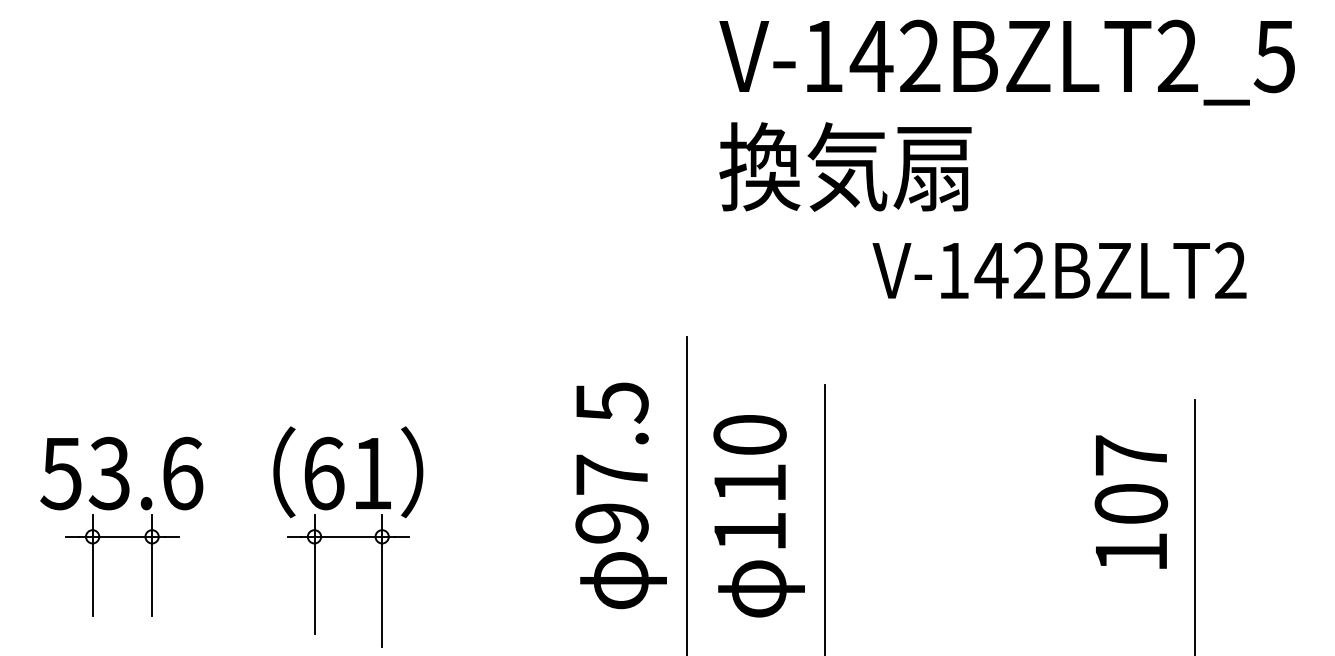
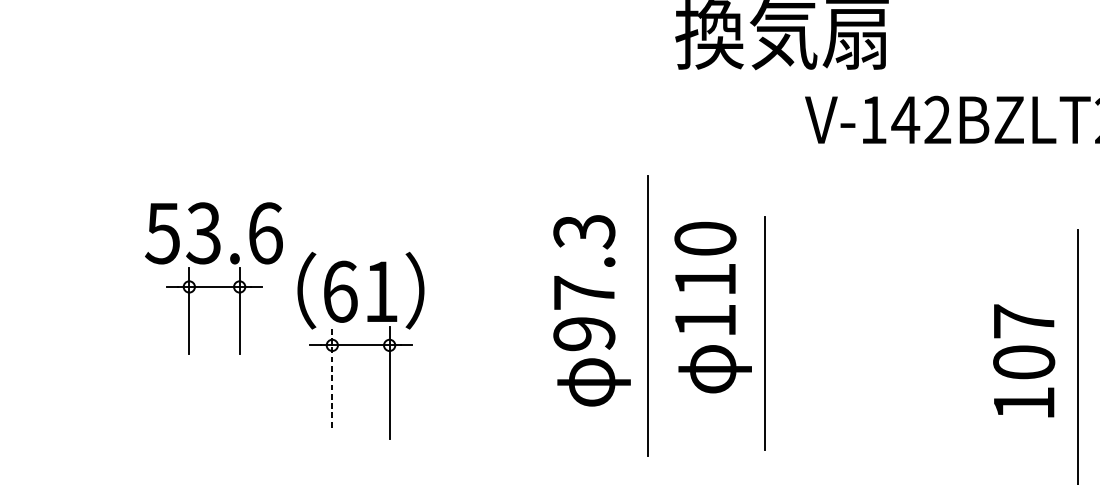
text: (611, 402) -> (583, 231), 97.5 -> 97.3
text: (1131, 501) -> (1024, 360), moved
text: (758, 516) -> (712, 307), moved
part: (121, 536) -> (213, 286), moved
line: (314, 574) -> (332, 377), solid -> dashed

